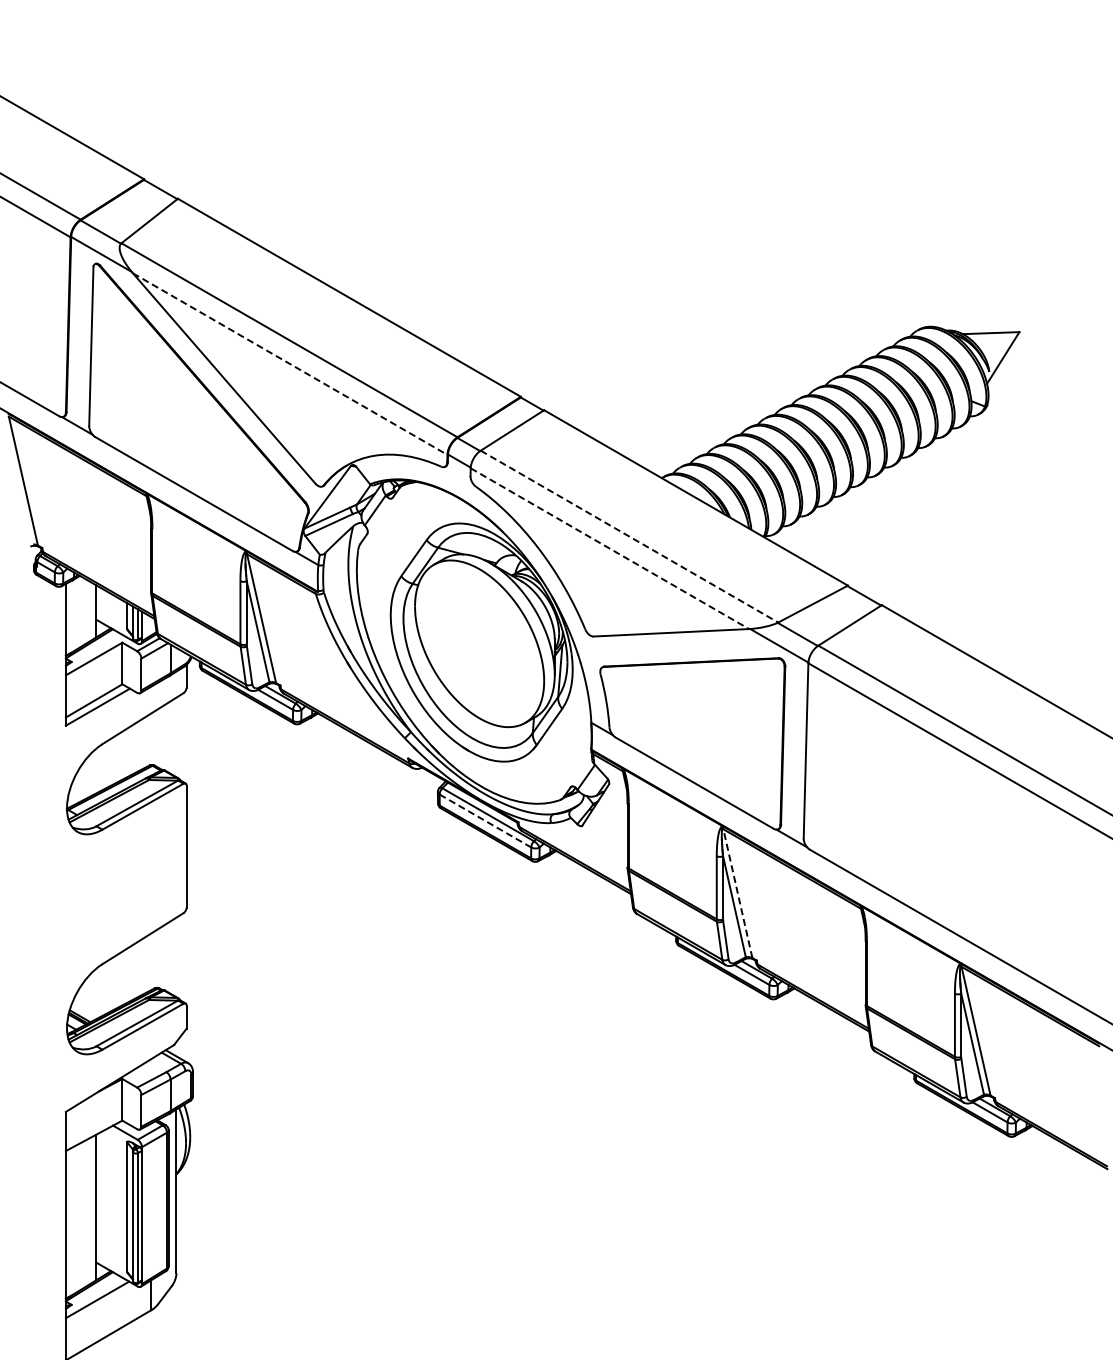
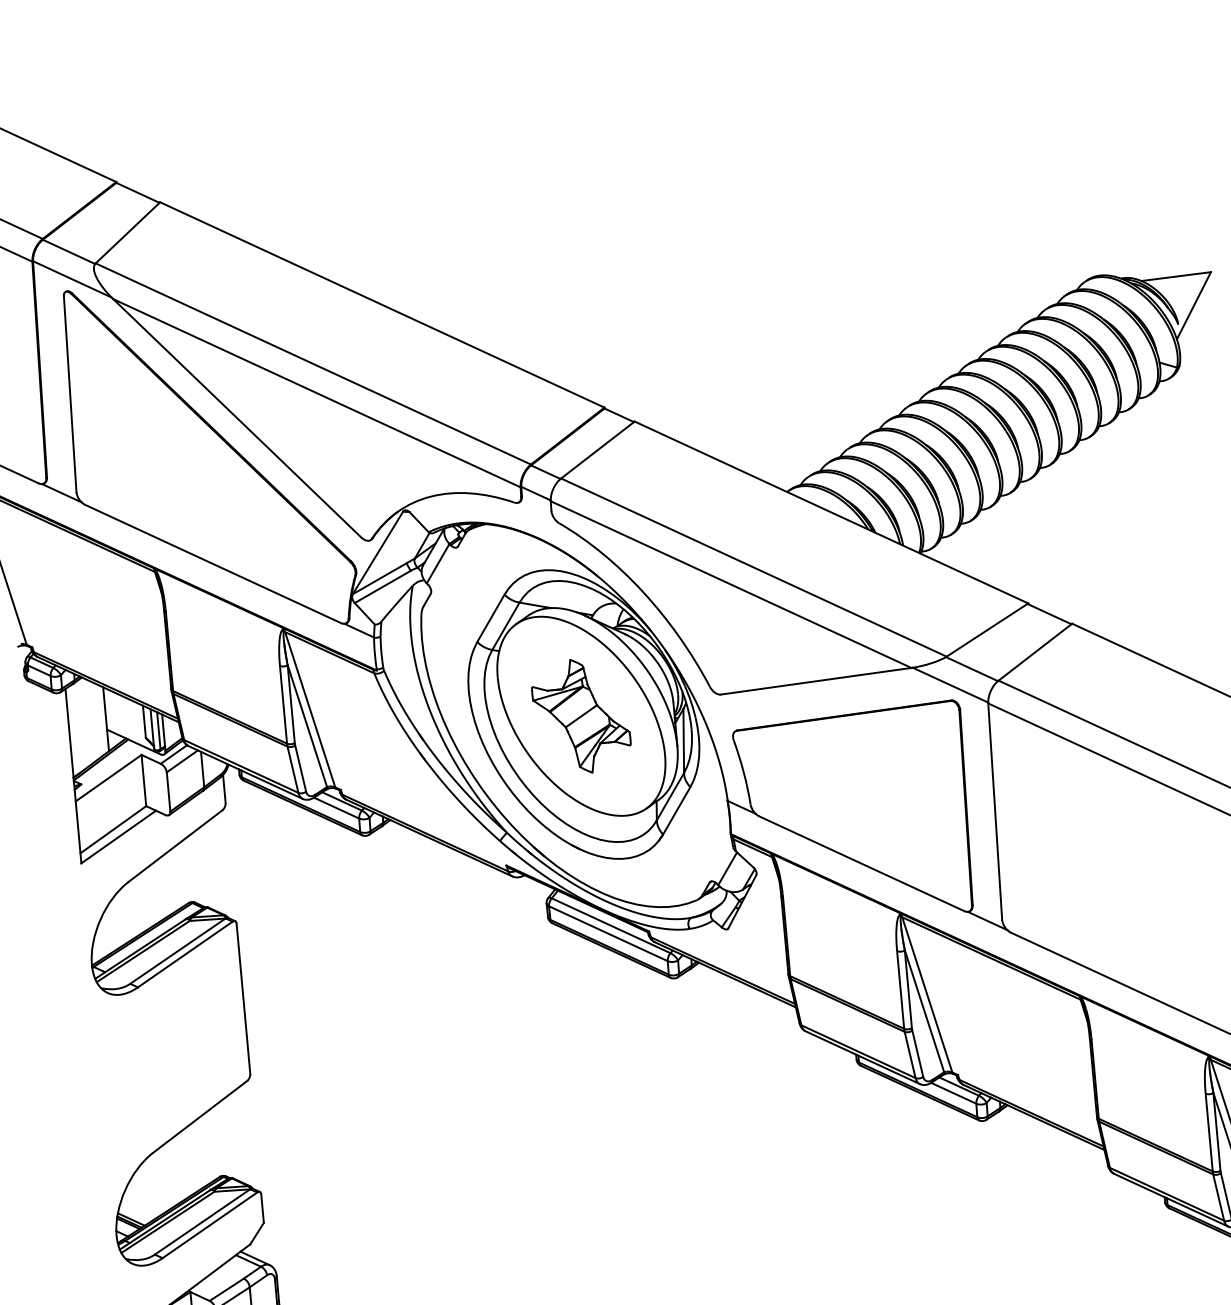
line: (290, 364) -> (317, 393), dashed -> solid
line: (629, 536) -> (753, 567), dashed -> solid
line: (609, 548) -> (730, 584), dashed -> solid
part: (479, 643) -> (581, 715), added
line: (485, 820) -> (608, 933), dashed -> solid
line: (737, 893) -> (926, 994), dashed -> solid

